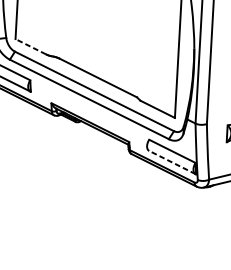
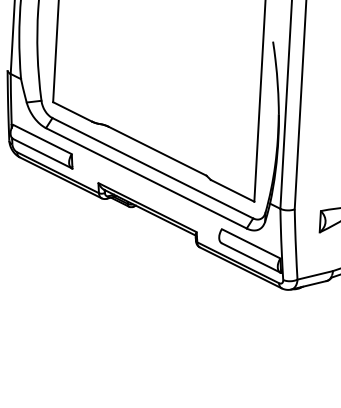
line: (30, 46) -> (71, 111), dashed -> solid
line: (172, 162) -> (251, 258), dashed -> solid

